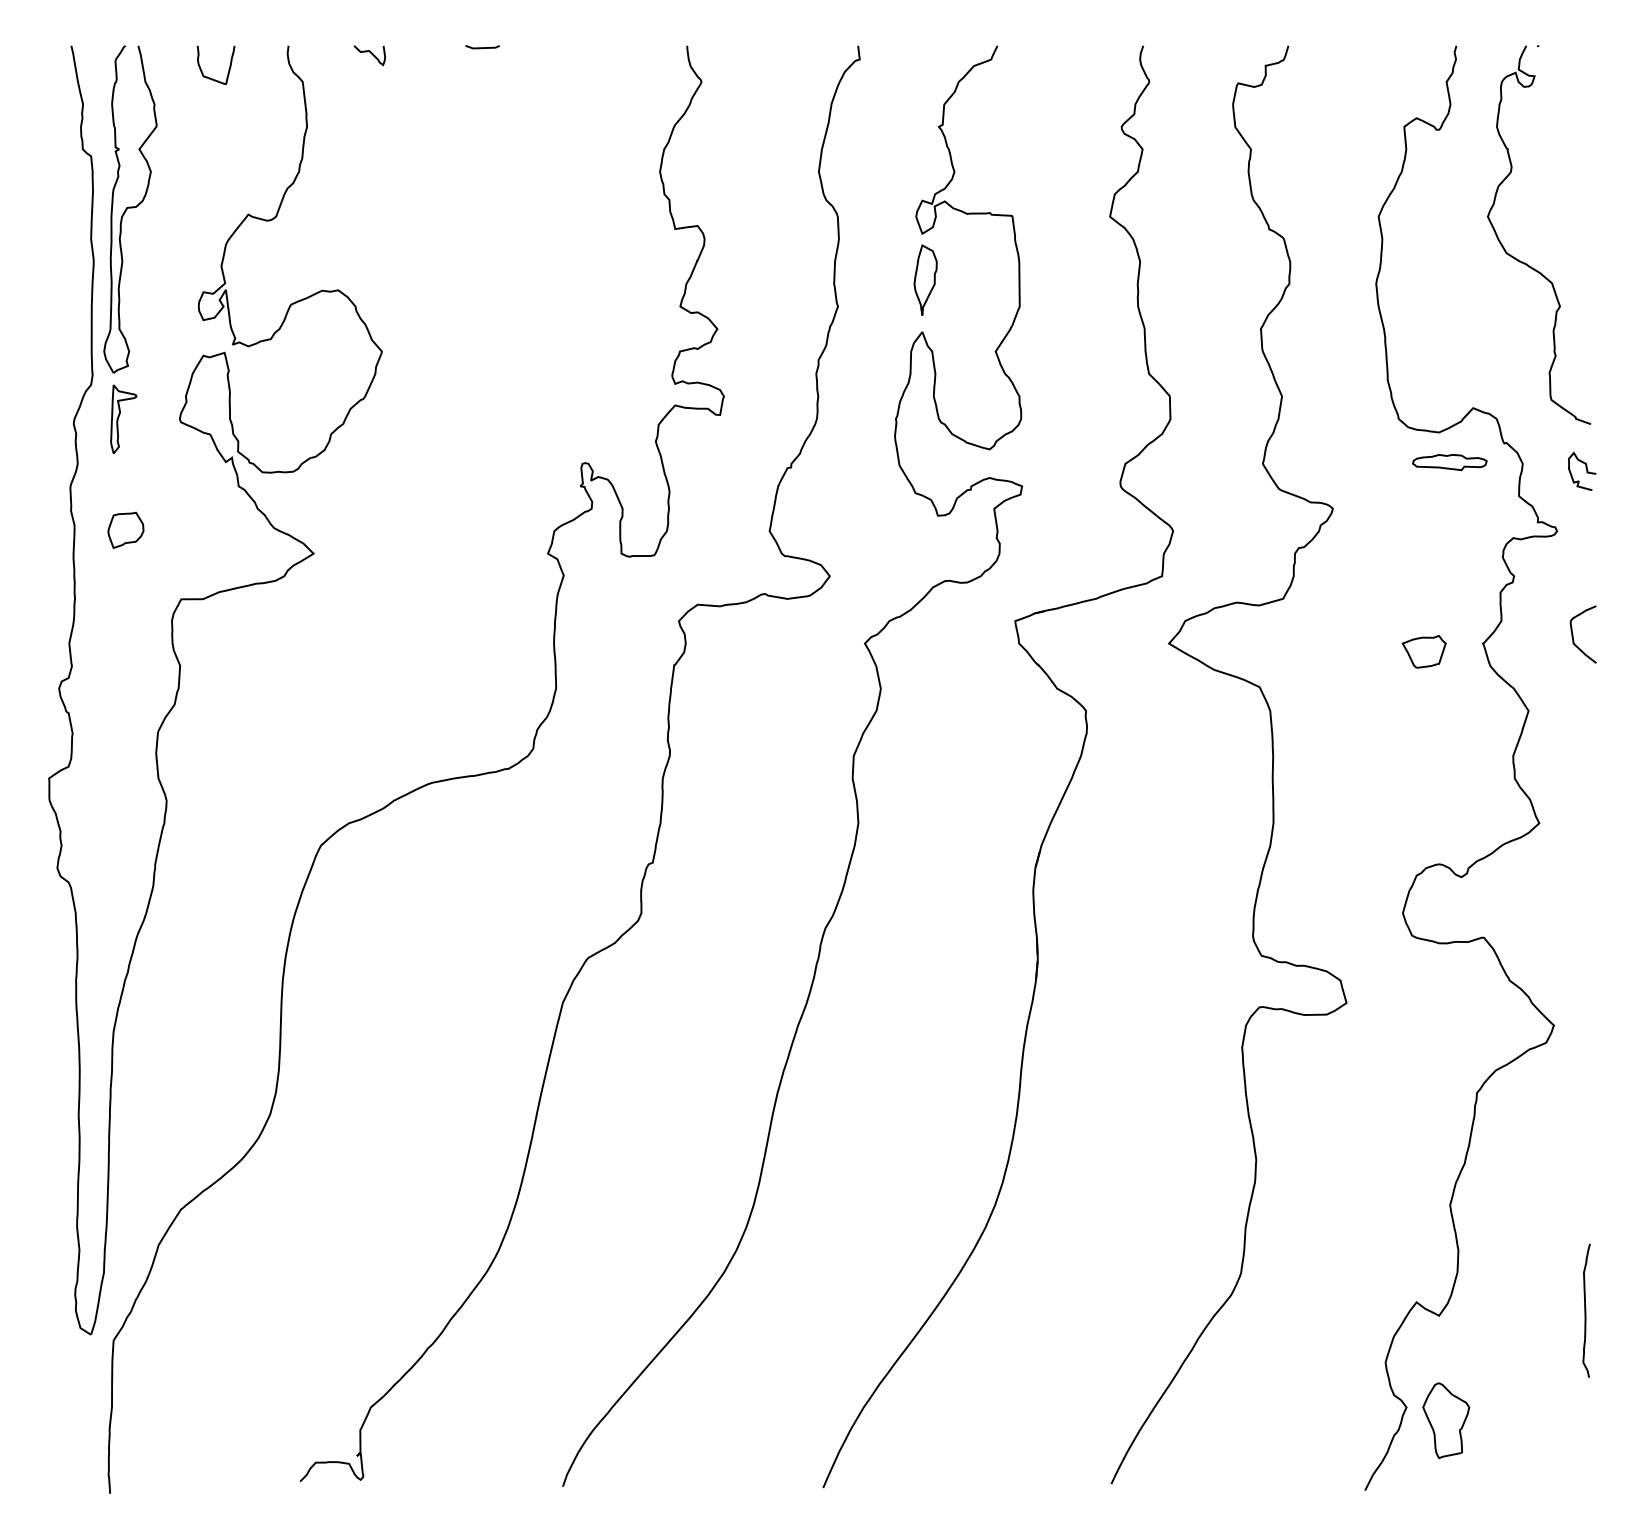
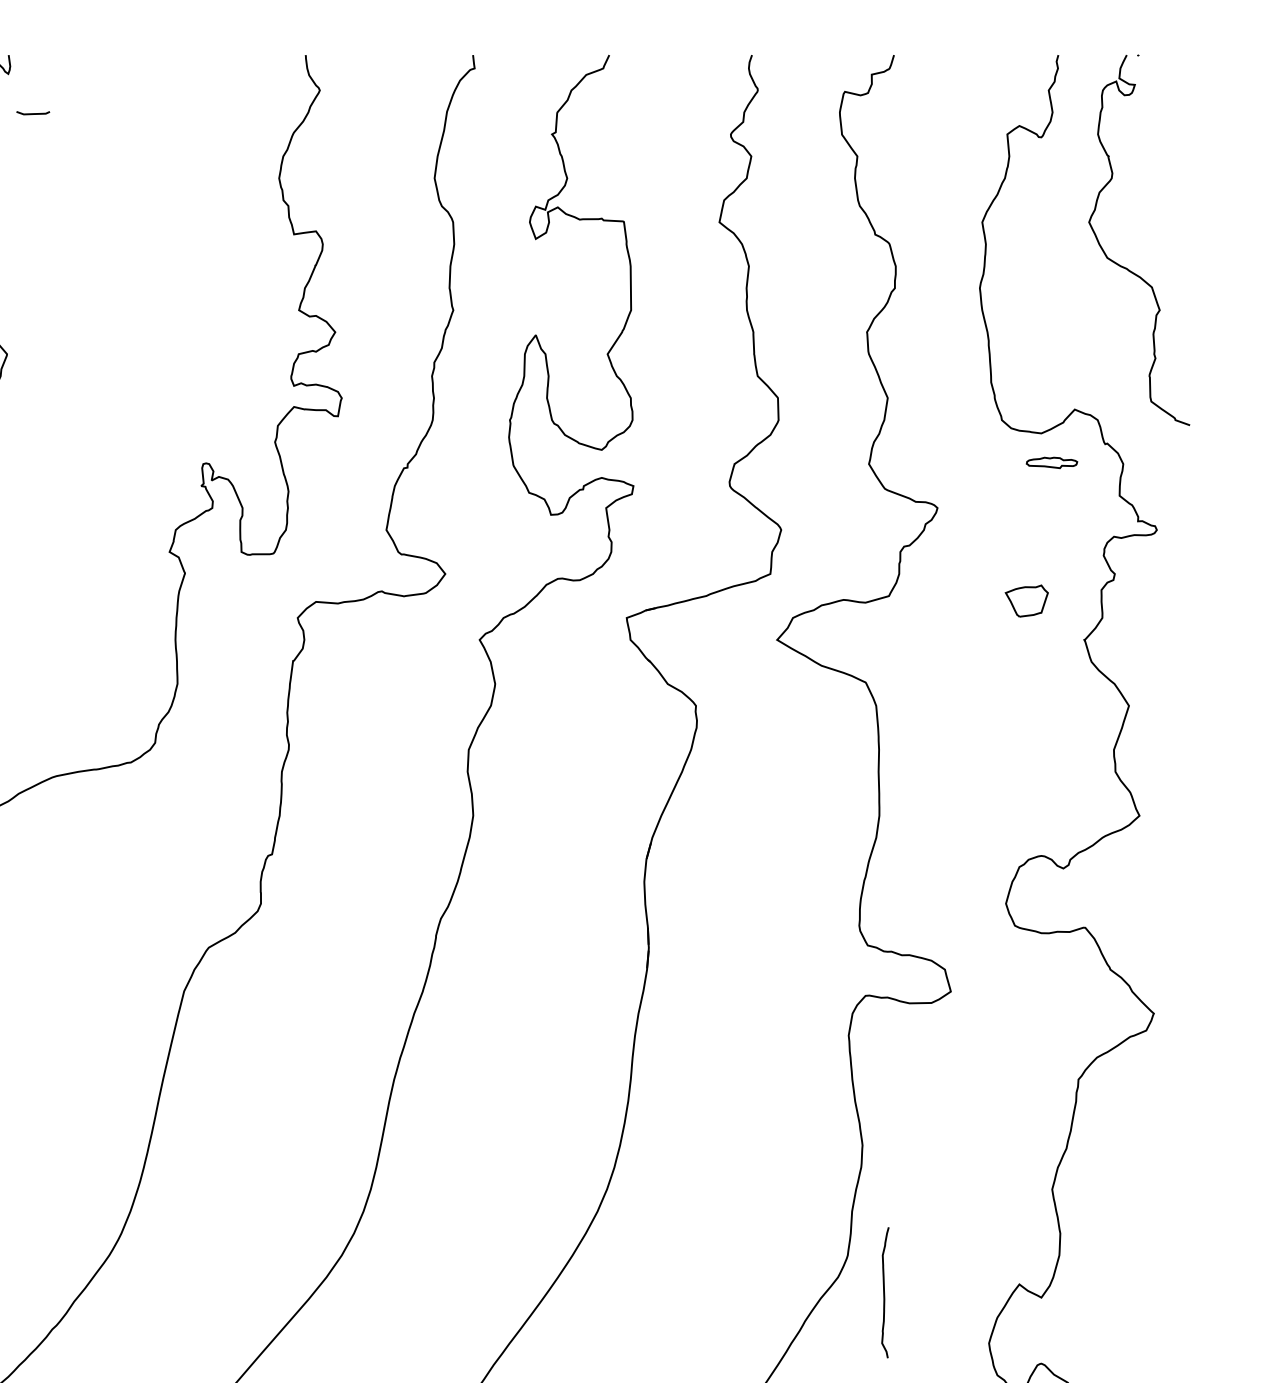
curve: (482, 47) -> (33, 113), moved
part: (925, 279) -> (538, 283), removed
part: (1449, 462) -> (1051, 462), size x0.7
curve: (1586, 470) -> (1185, 470), removed
curve: (1573, 634) -> (1172, 631), removed
part: (1423, 651) -> (1026, 600), moved
curve: (1586, 1310) -> (885, 1292), moved

